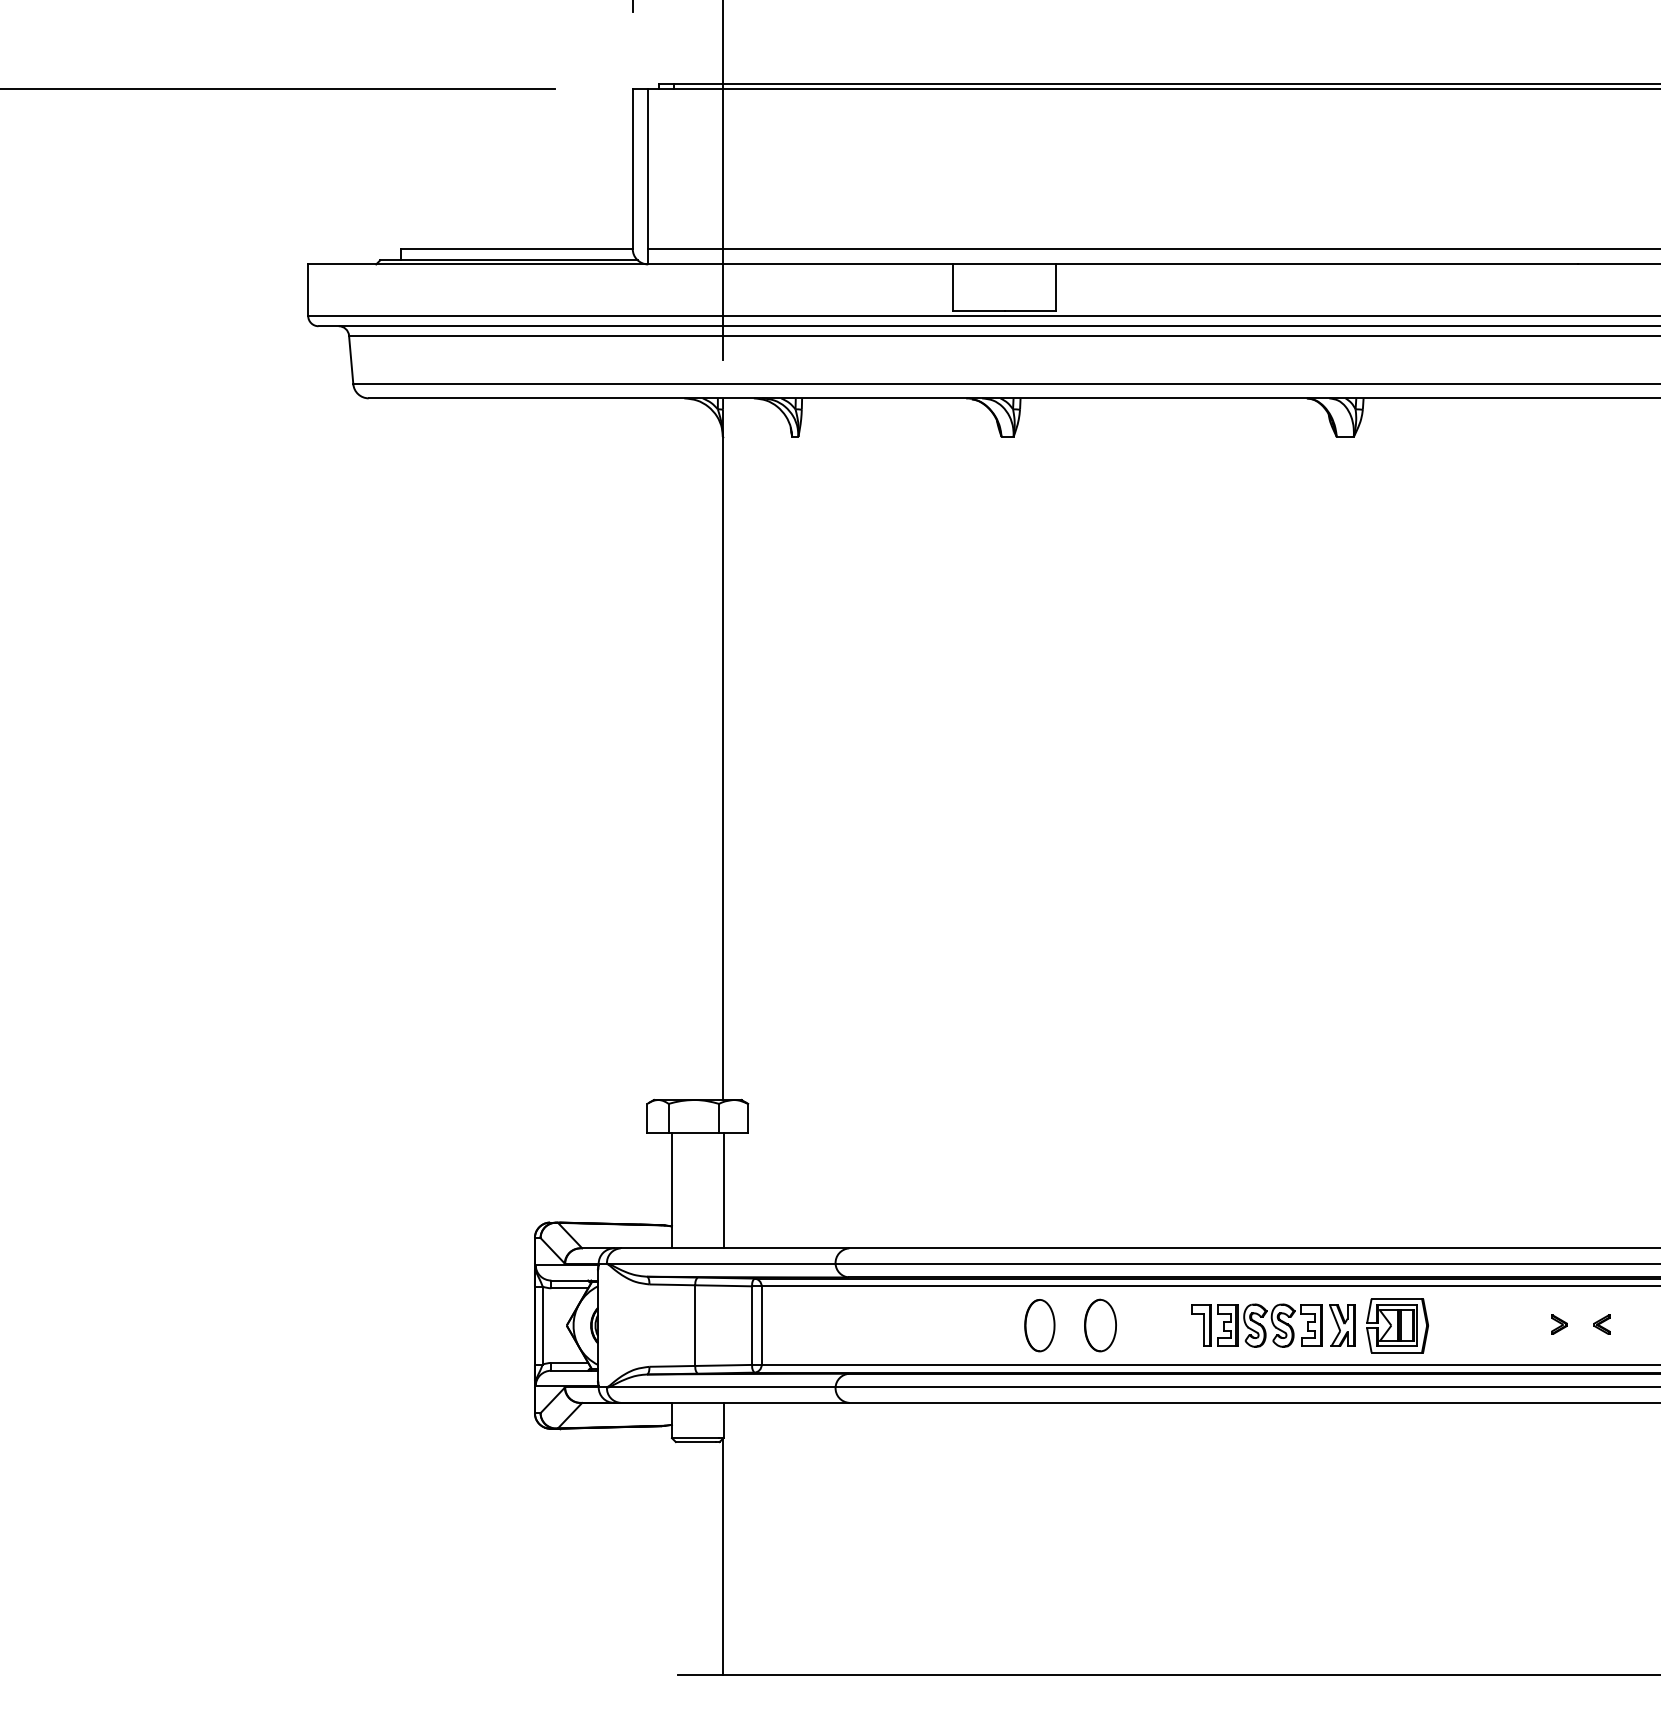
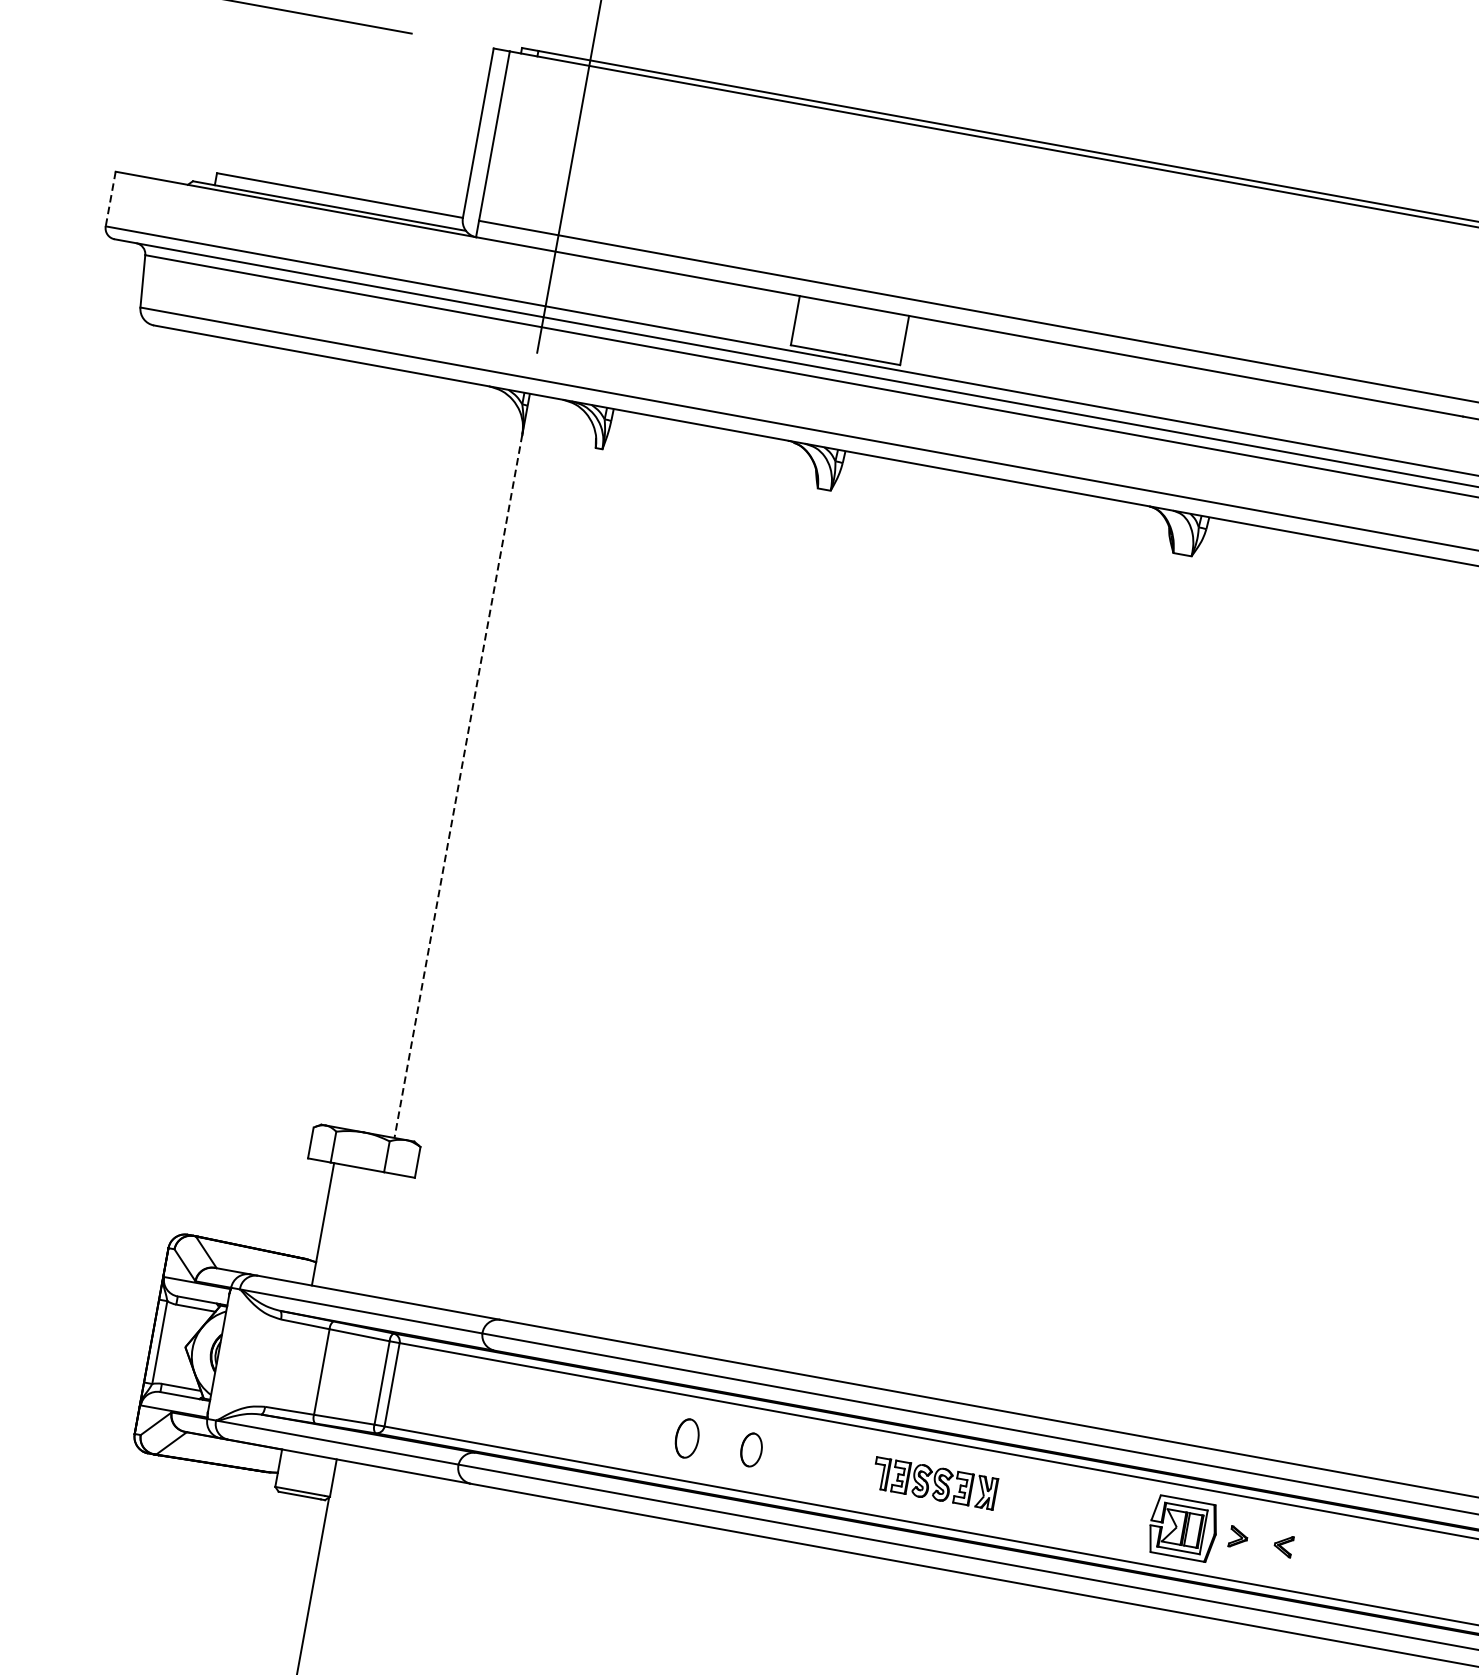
line: (308, 290) -> (110, 199), solid -> dashed
line: (722, 768) -> (457, 786), solid -> dashed
line: (723, 1190) -> (377, 1234), removed
part: (1039, 1325) -> (686, 1438), size x0.7
part: (1100, 1325) -> (751, 1449), size x0.6
part: (1273, 1325) -> (935, 1483), size x0.7
part: (1397, 1325) -> (1183, 1528), moved

